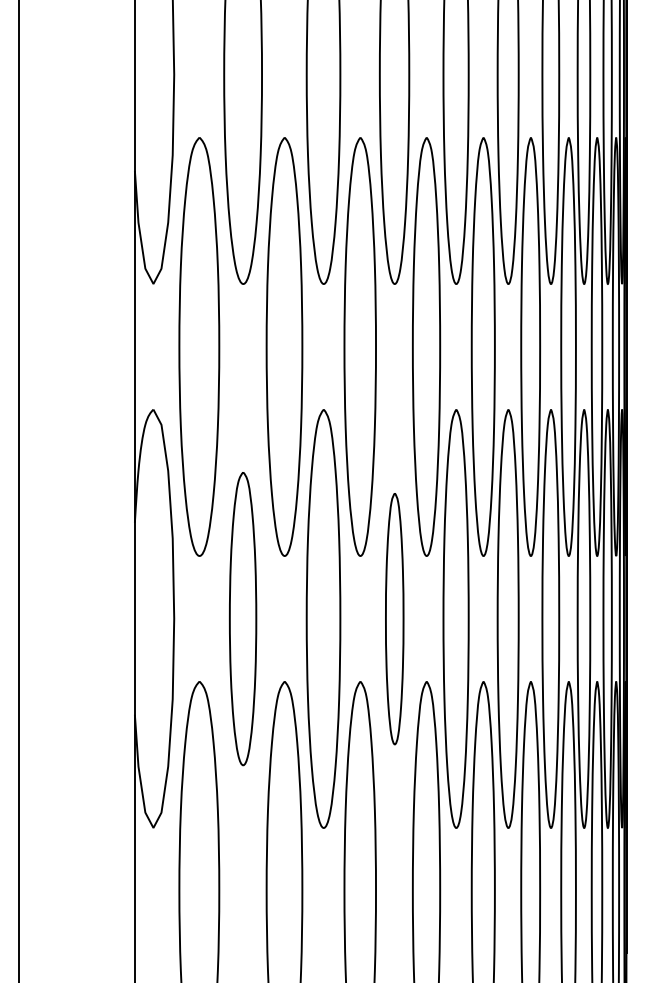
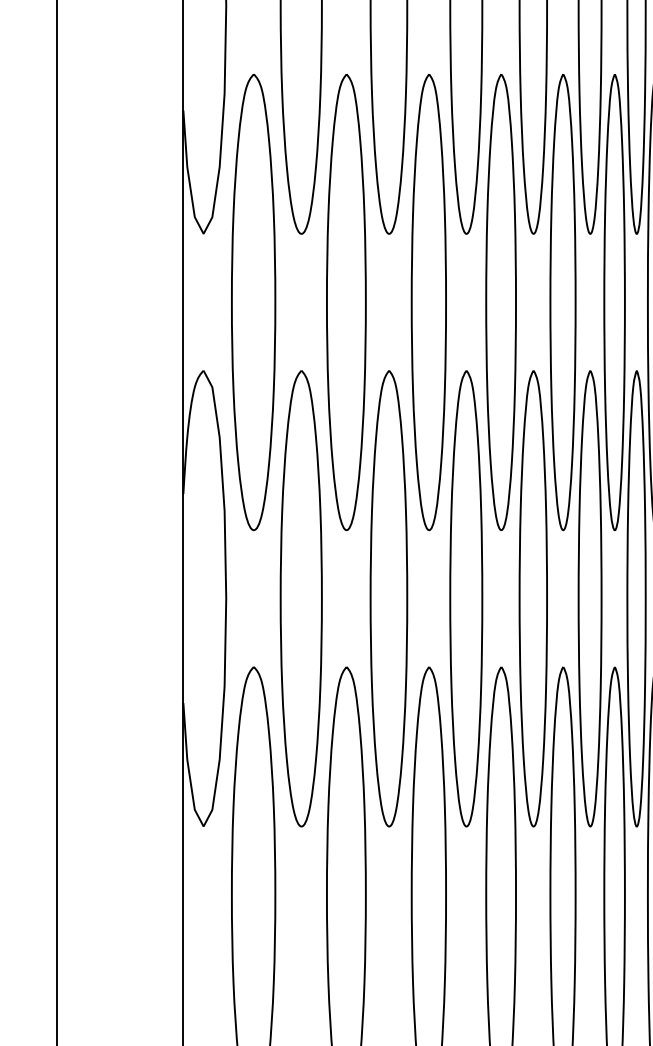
part: (242, 618) -> (300, 598), size x1.43
part: (394, 618) -> (466, 598), size x1.67

